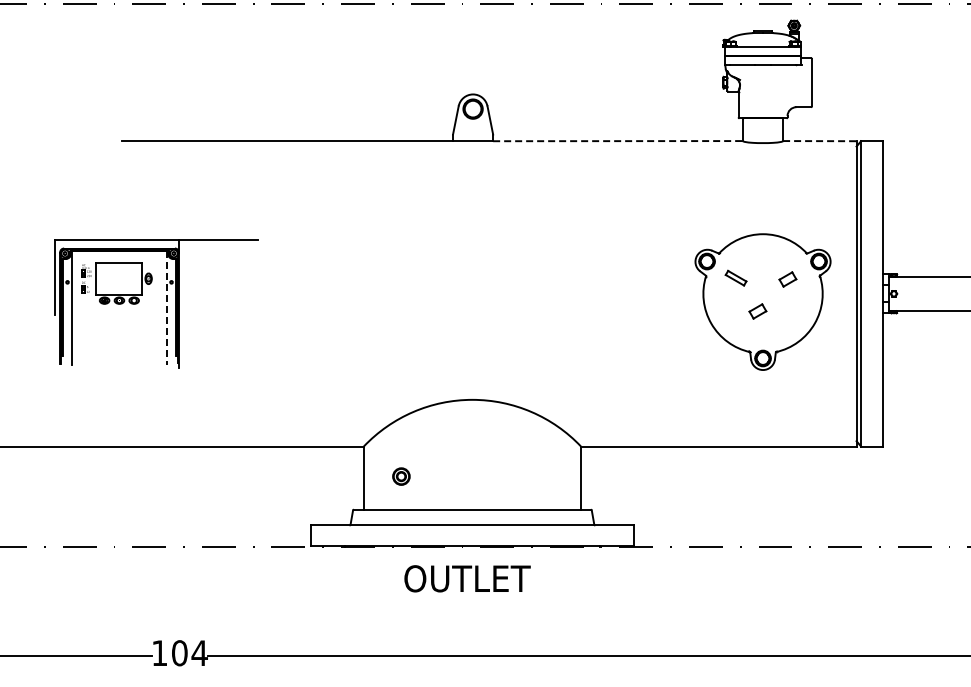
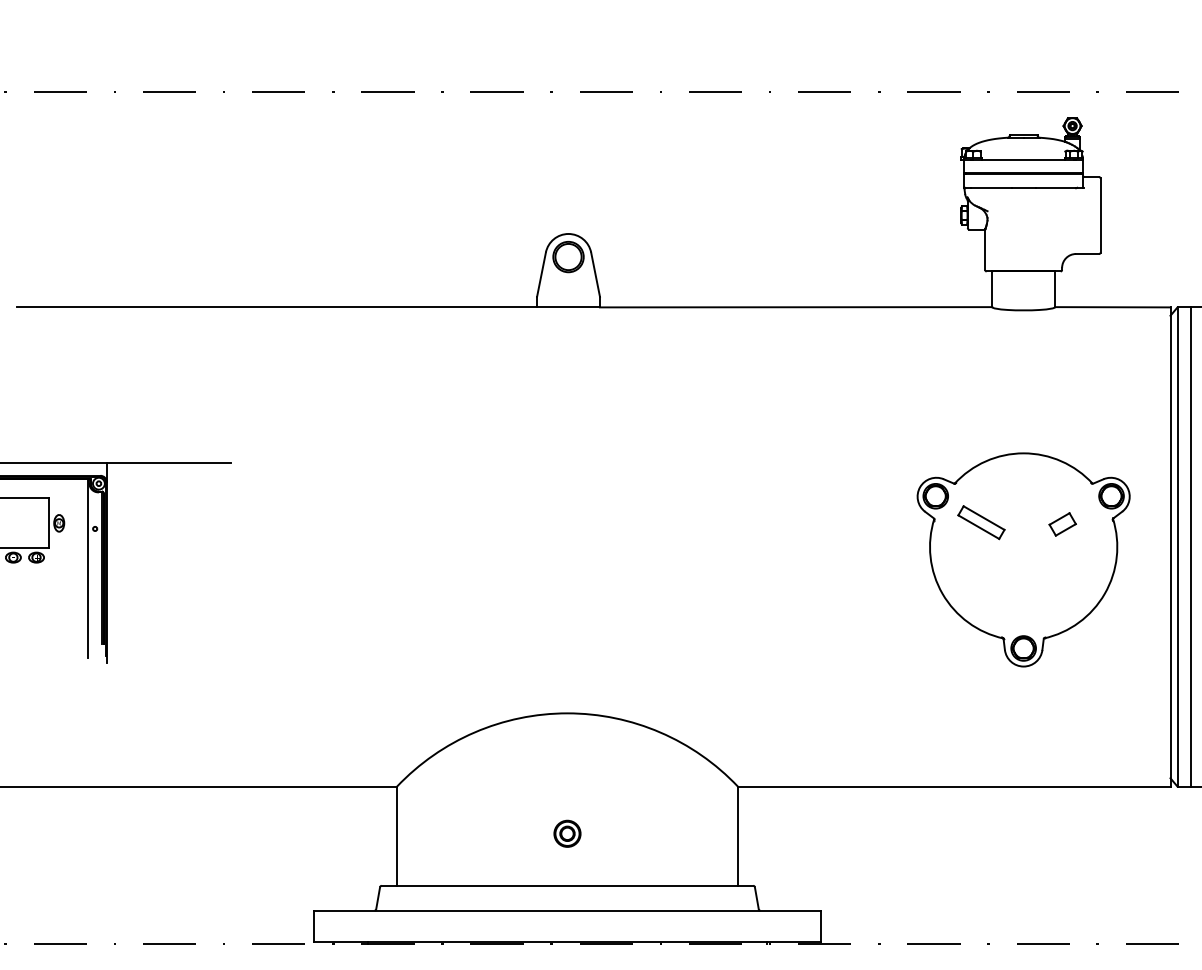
line: (618, 141) -> (796, 307), dashed -> solid
line: (819, 141) -> (1112, 307), dashed -> solid
part: (735, 277) -> (980, 521), size x1.43
line: (869, 293) -> (1190, 546), added
line: (166, 307) -> (87, 568), dashed -> solid
part: (757, 311) -> (1014, 574), removed
part: (401, 476) -> (567, 833), moved

